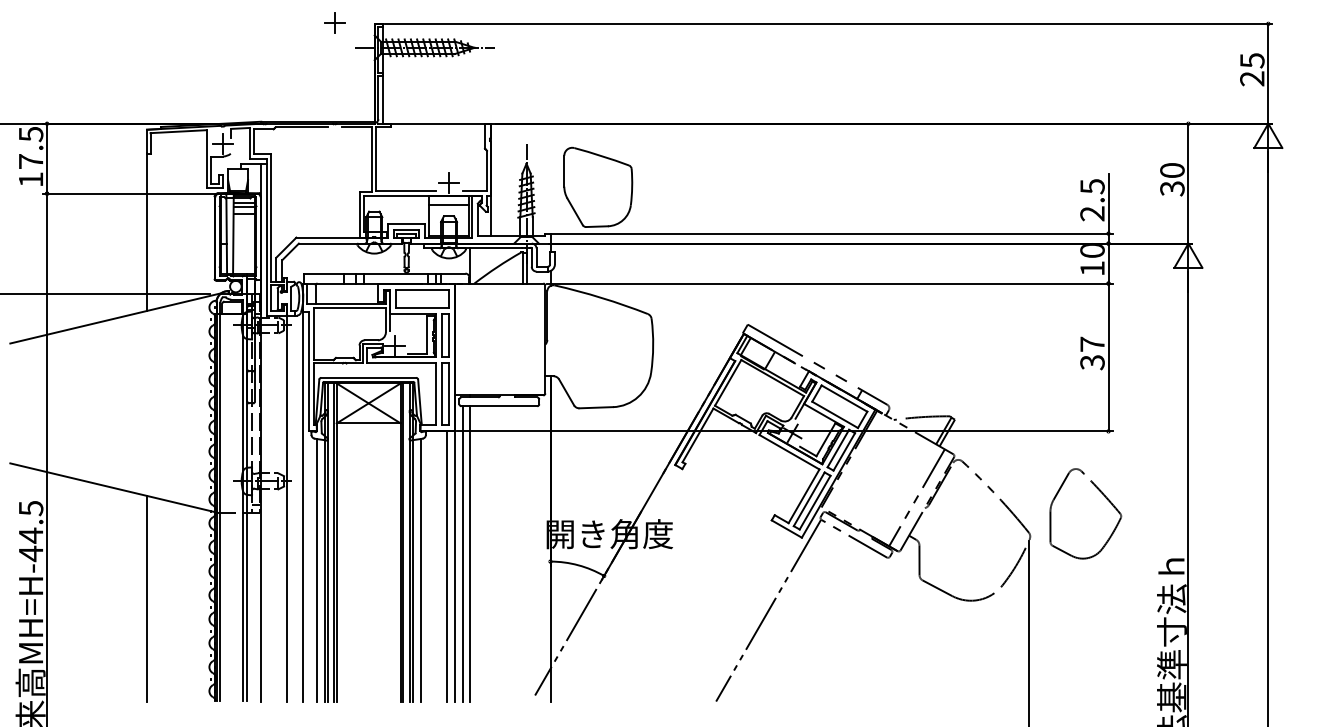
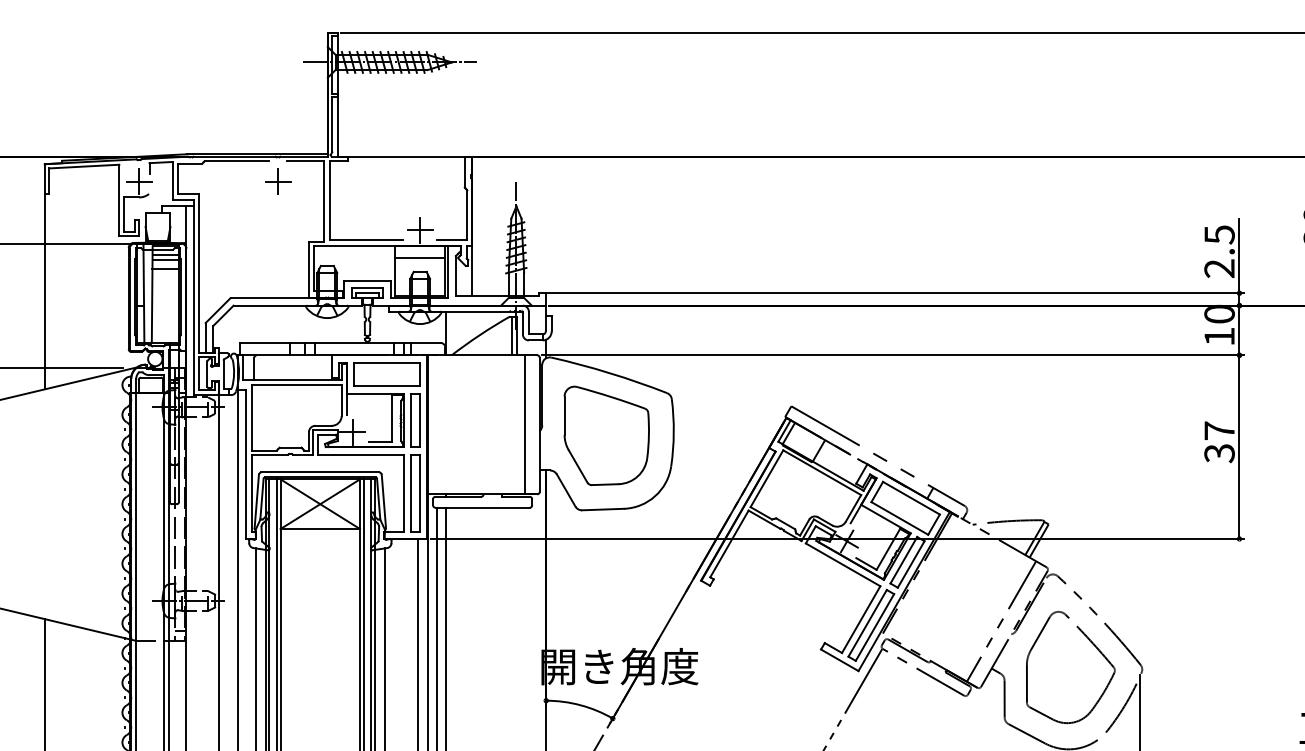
part: (334, 22) -> (277, 181), moved
part: (598, 186) -> (607, 434), moved
line: (533, 339) -> (525, 424), added
part: (1105, 498) -> (1095, 648), moved

